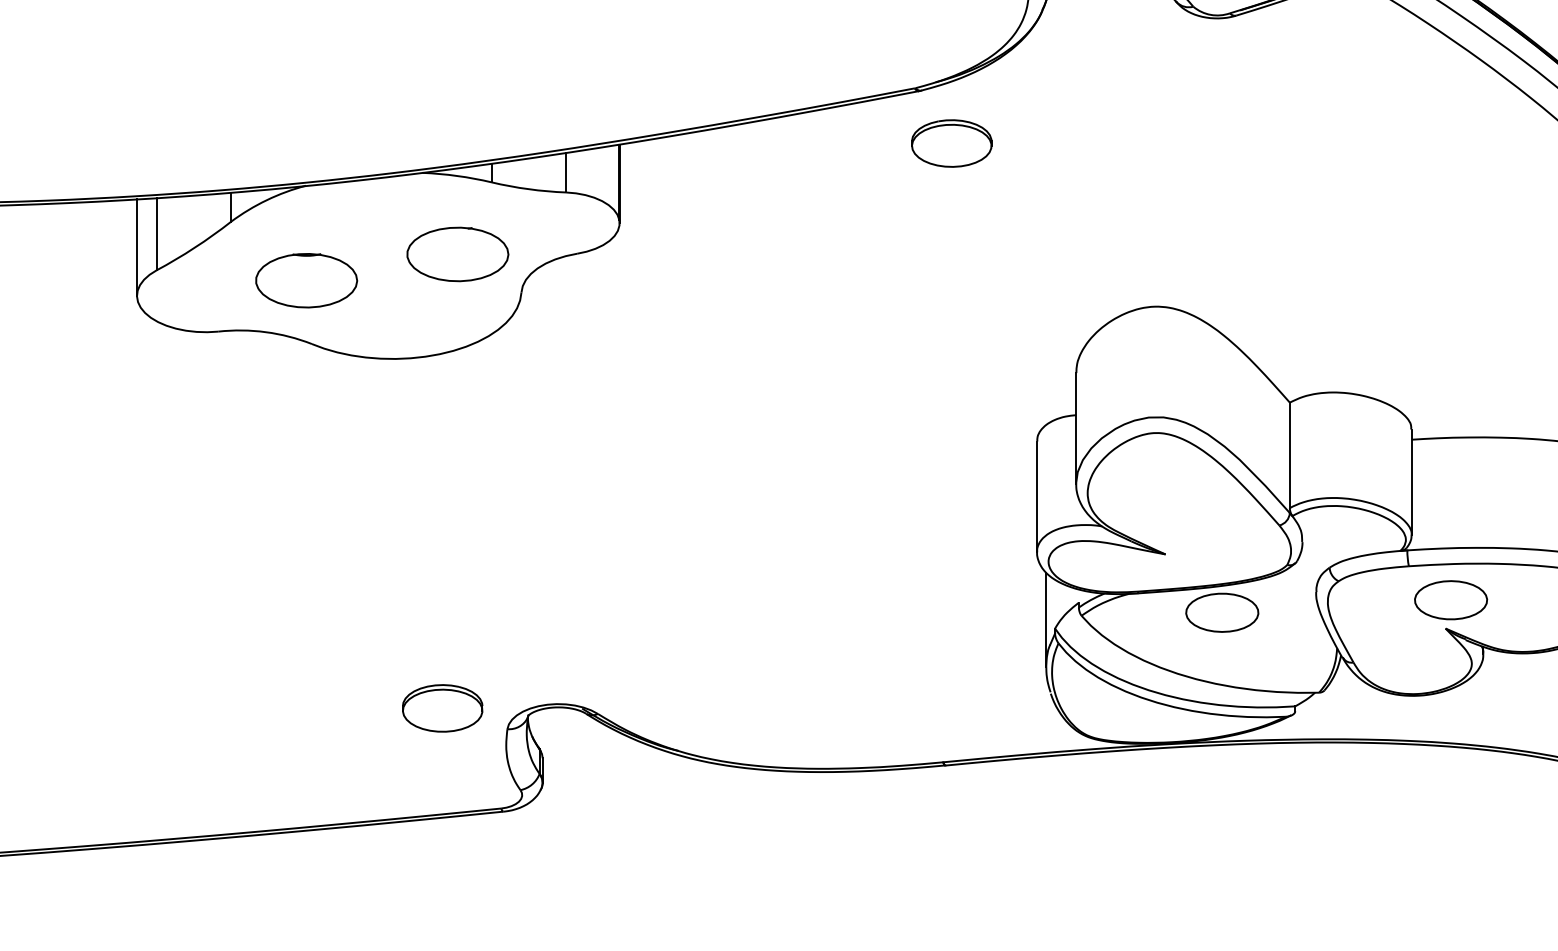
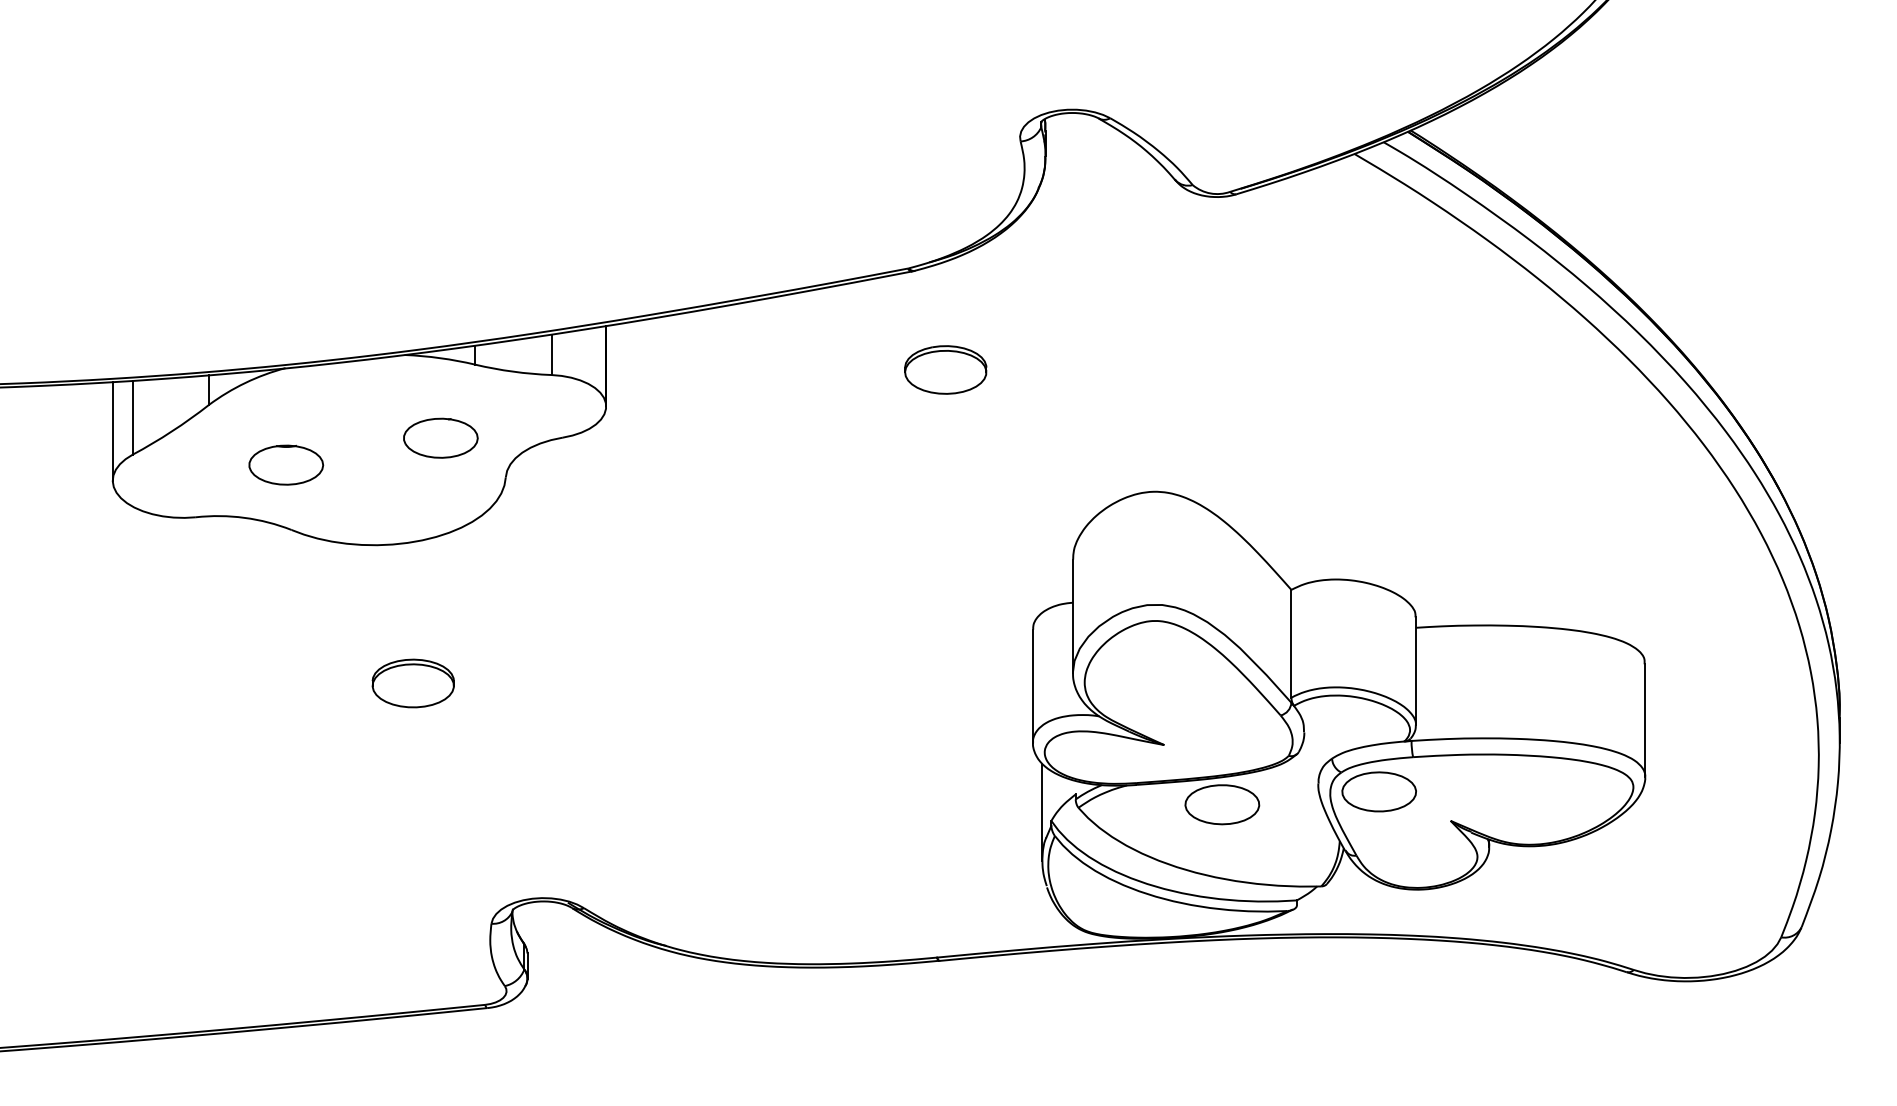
part: (951, 143) -> (945, 369), moved
part: (457, 253) -> (440, 437), size x0.71
part: (306, 279) -> (286, 464), size x0.71
part: (1450, 599) -> (1378, 791), moved
part: (441, 708) -> (412, 683), moved

